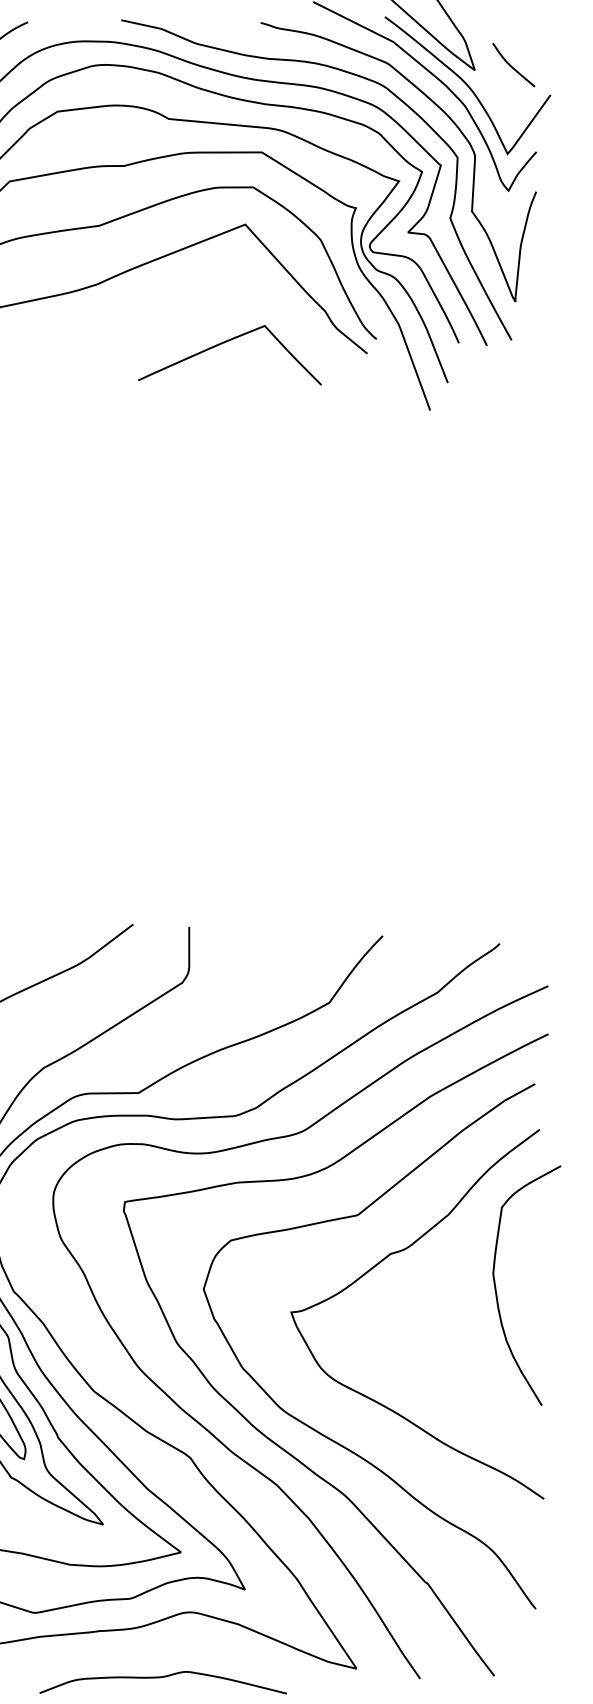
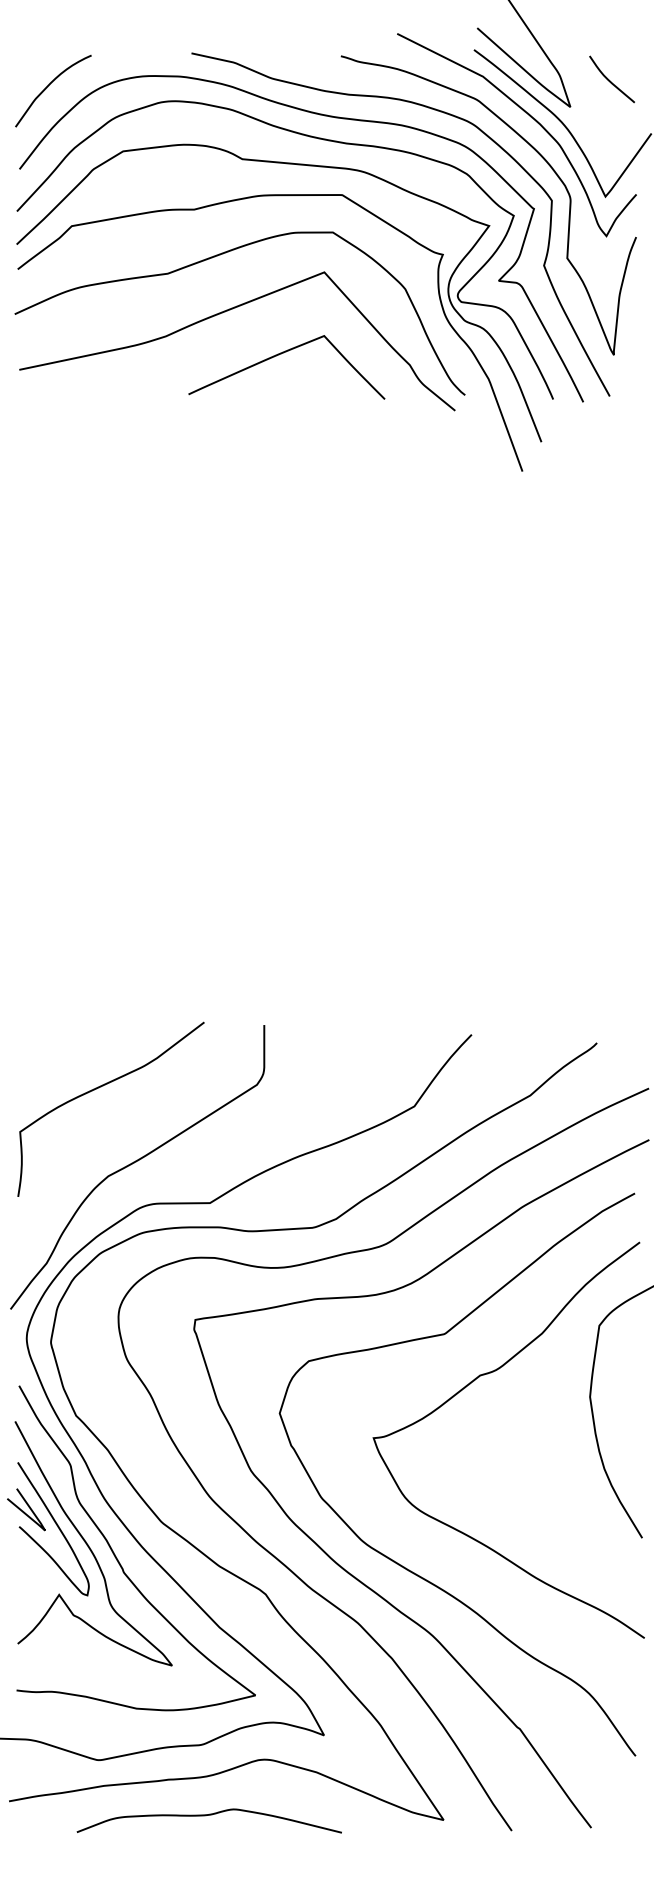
curve: (512, 66) -> (610, 80), moved
curve: (223, 344) -> (279, 355), moved
curve: (162, 1677) -> (208, 1815), moved

